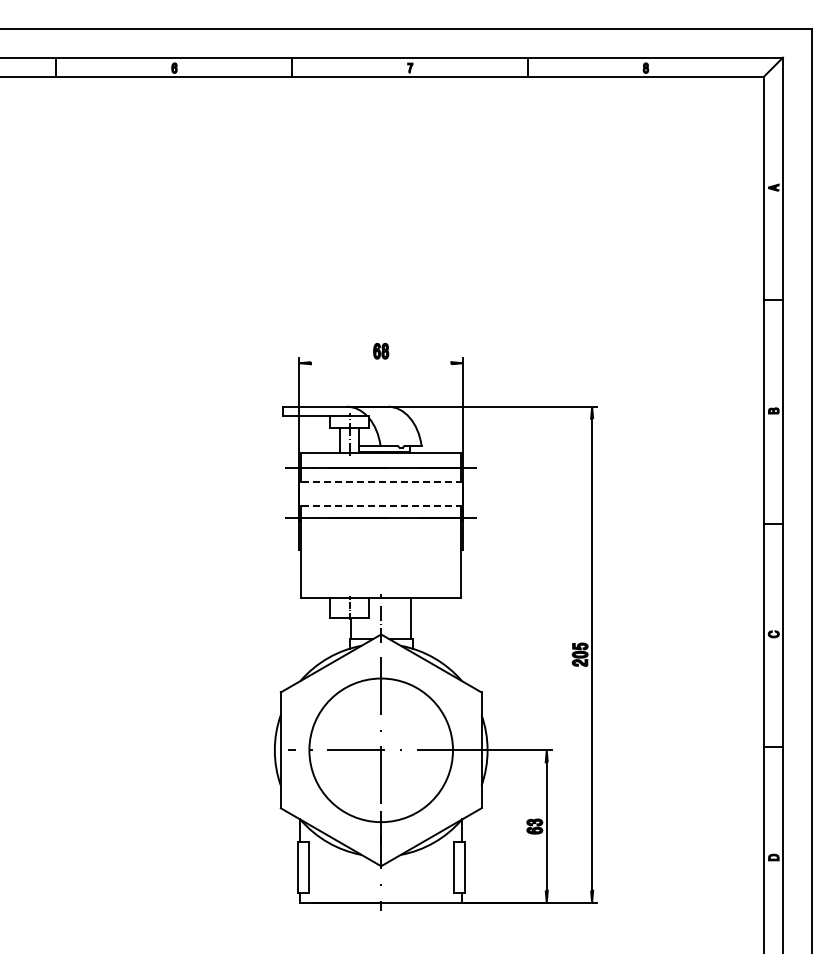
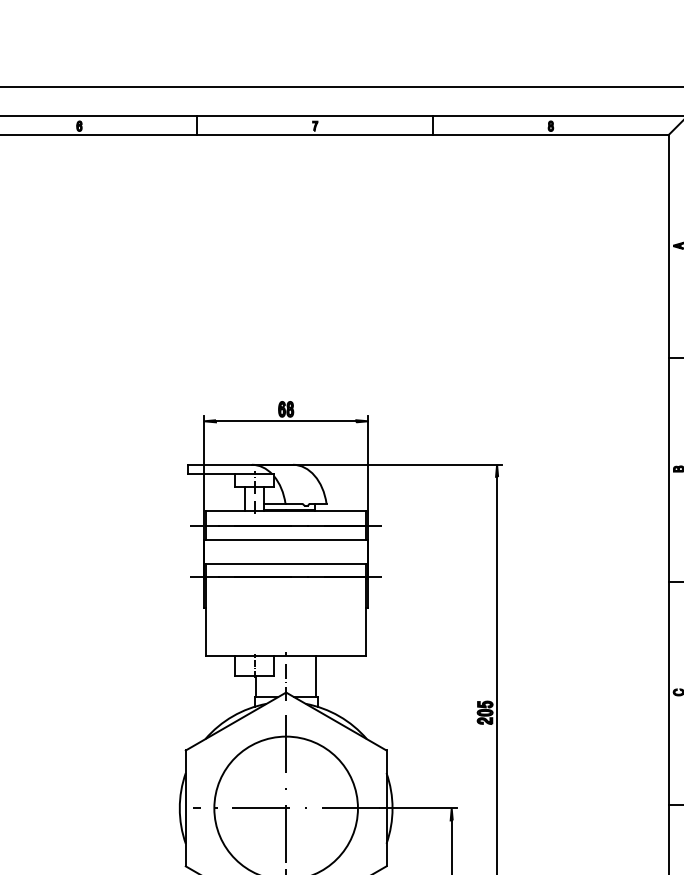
line: (381, 363) -> (286, 421), added
line: (380, 481) -> (285, 539), dashed -> solid
line: (380, 505) -> (285, 563), dashed -> solid

